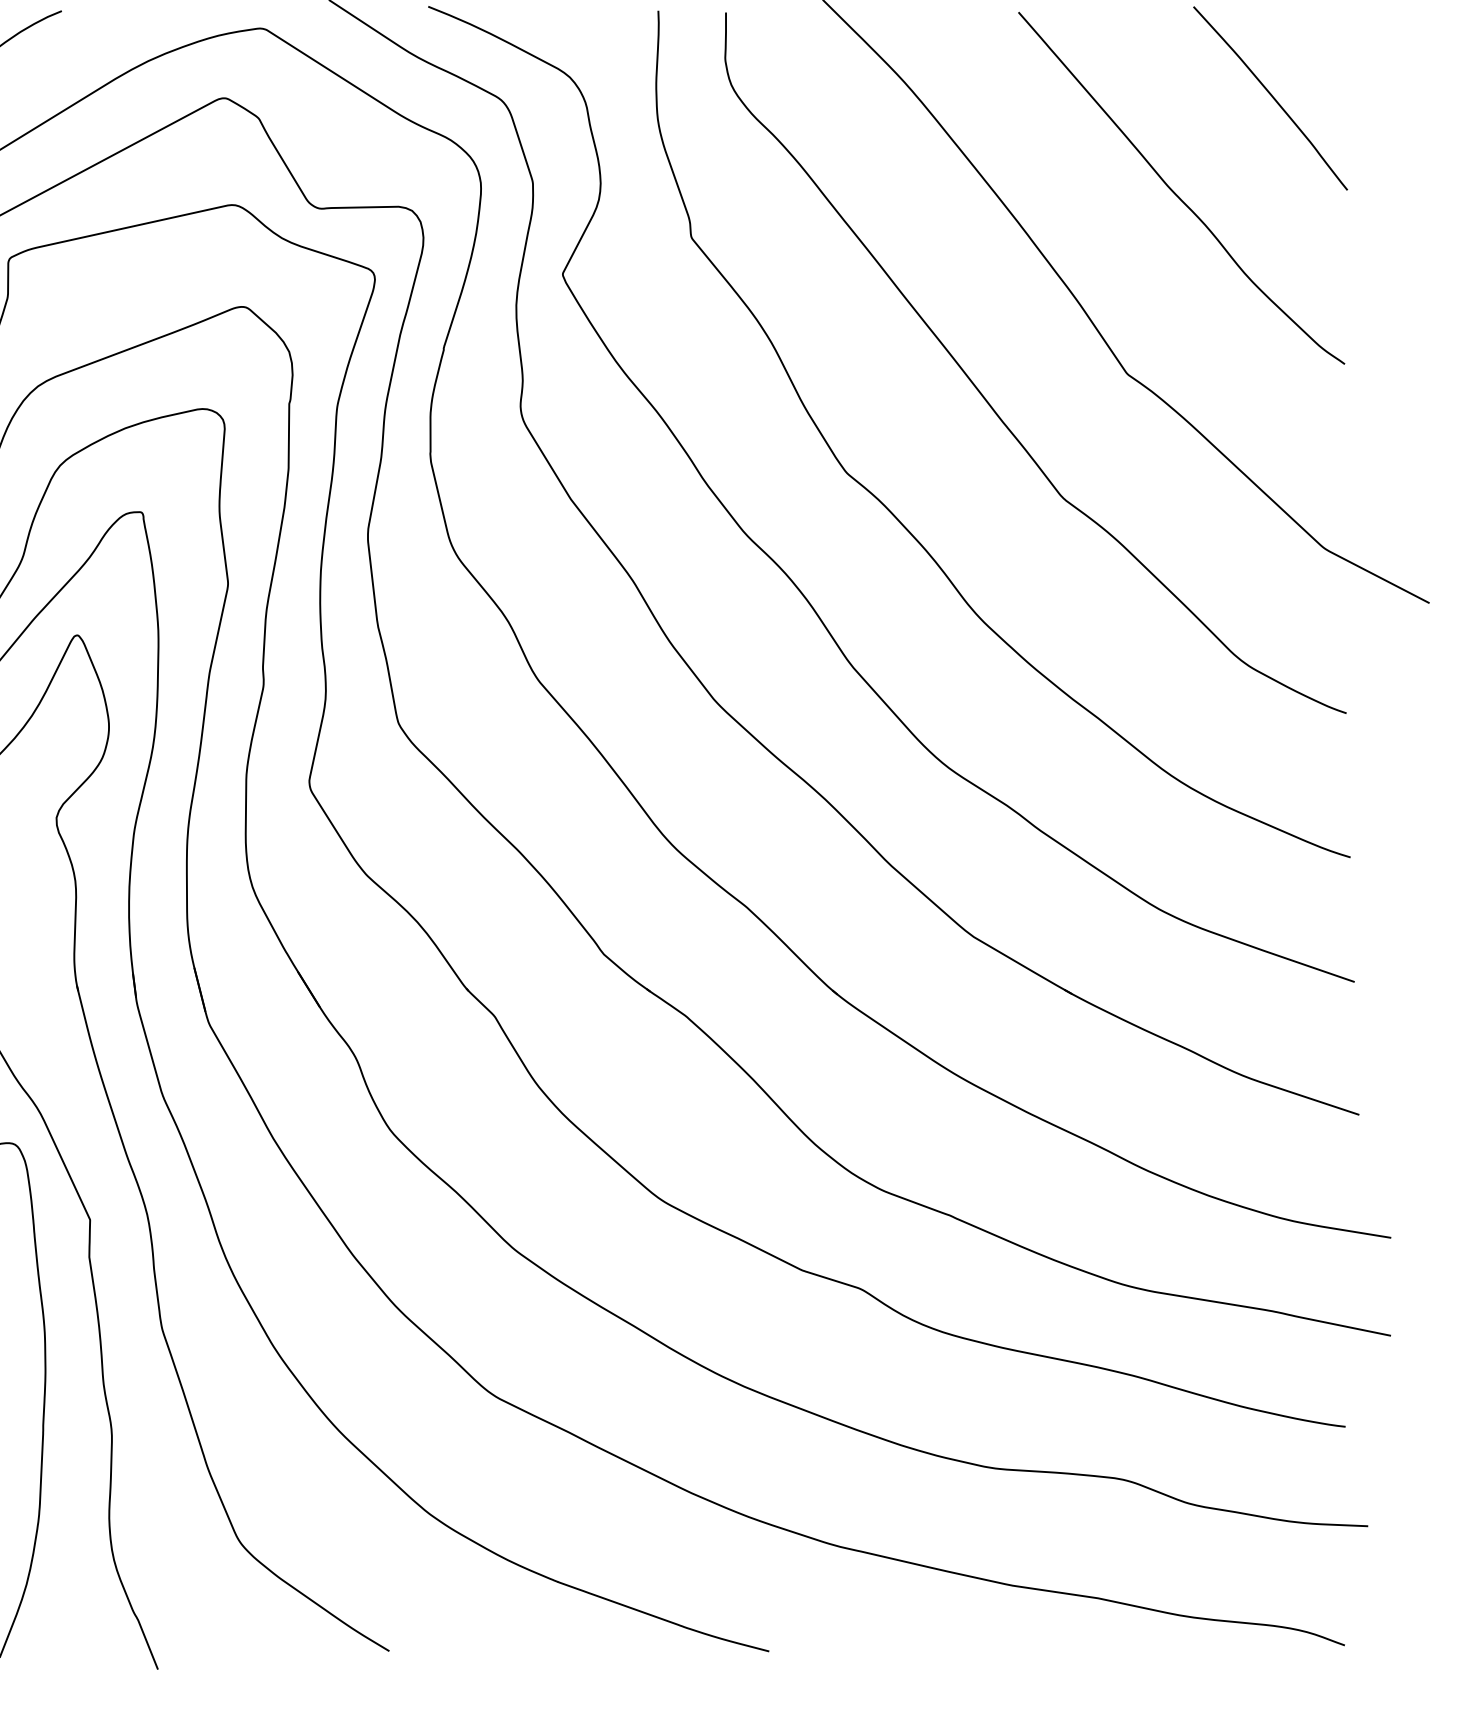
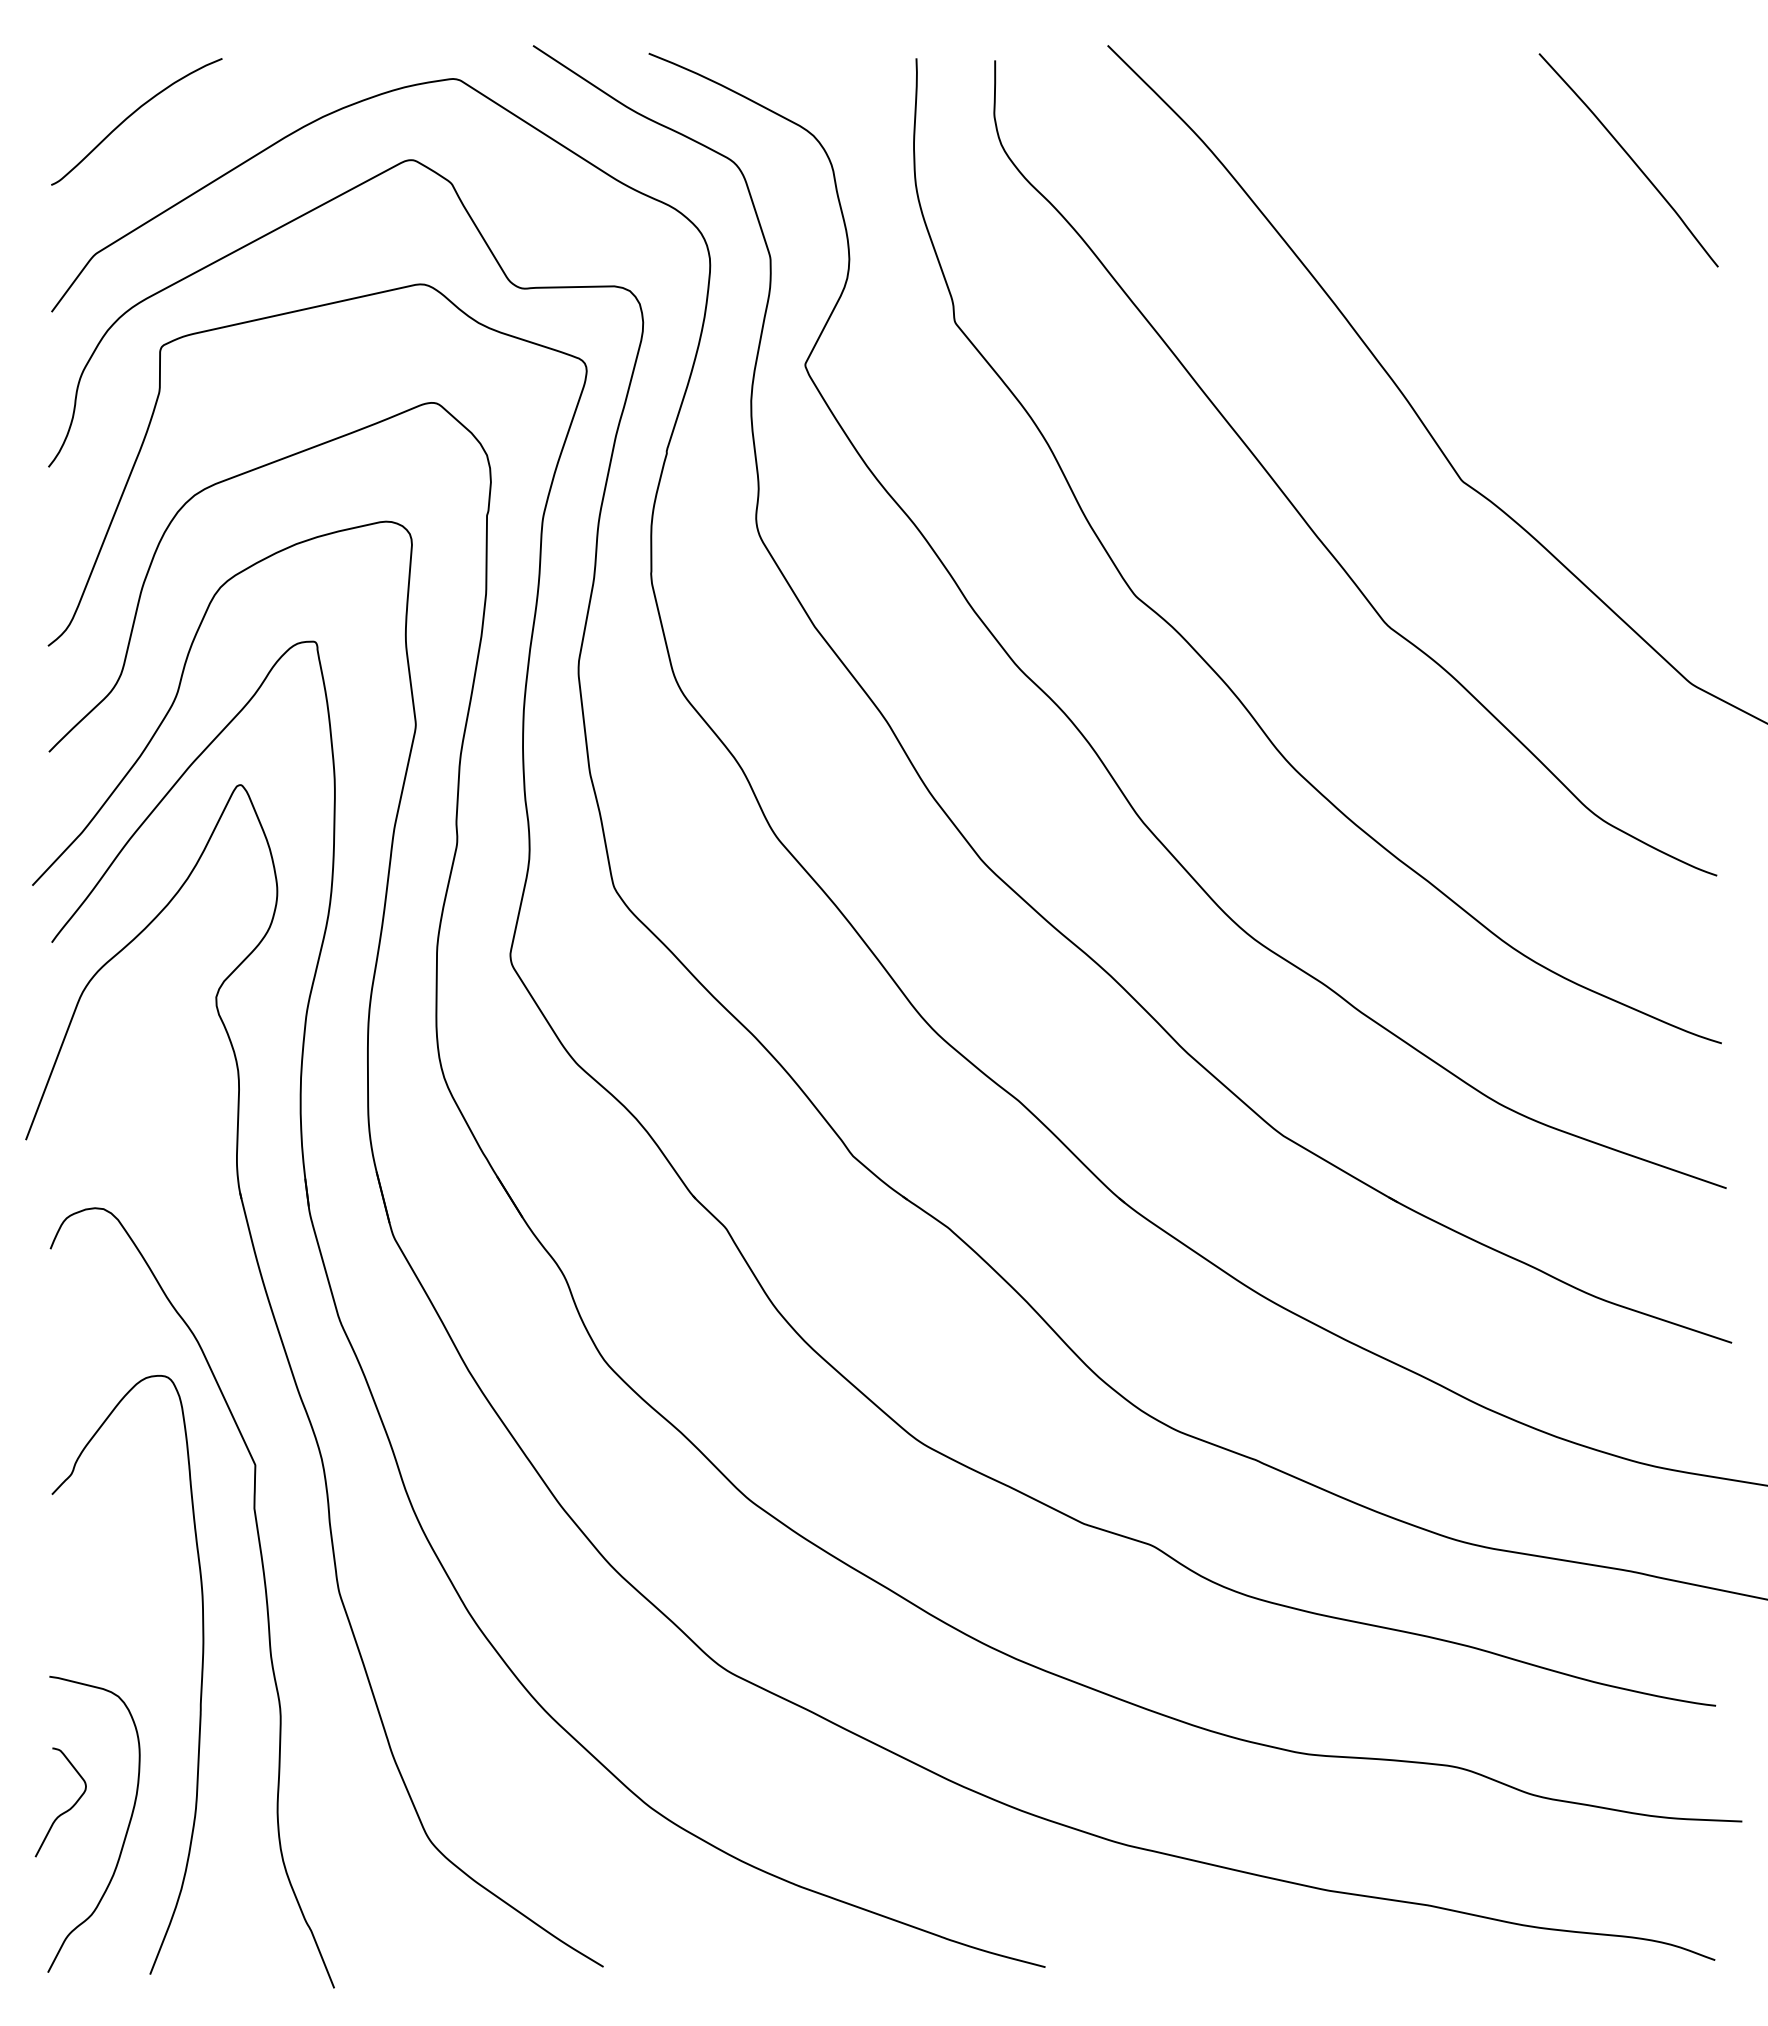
curve: (1175, 193) -> (1518, 270), removed

